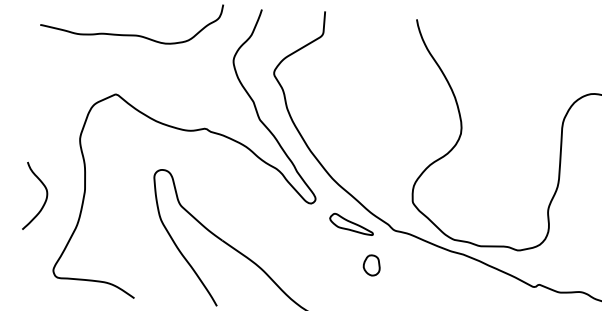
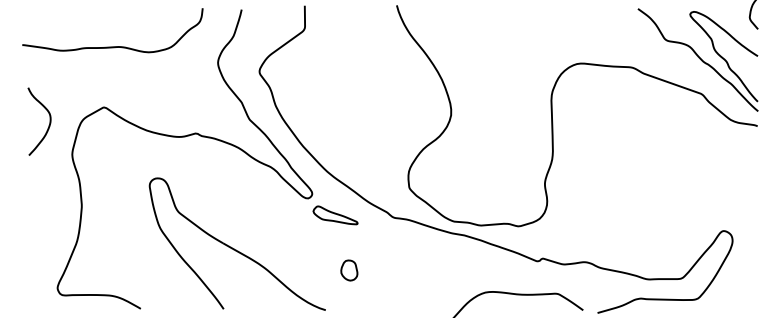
curve: (44, 201) -> (48, 125), moved
part: (351, 224) -> (335, 215), moved
part: (372, 265) -> (349, 270), moved

